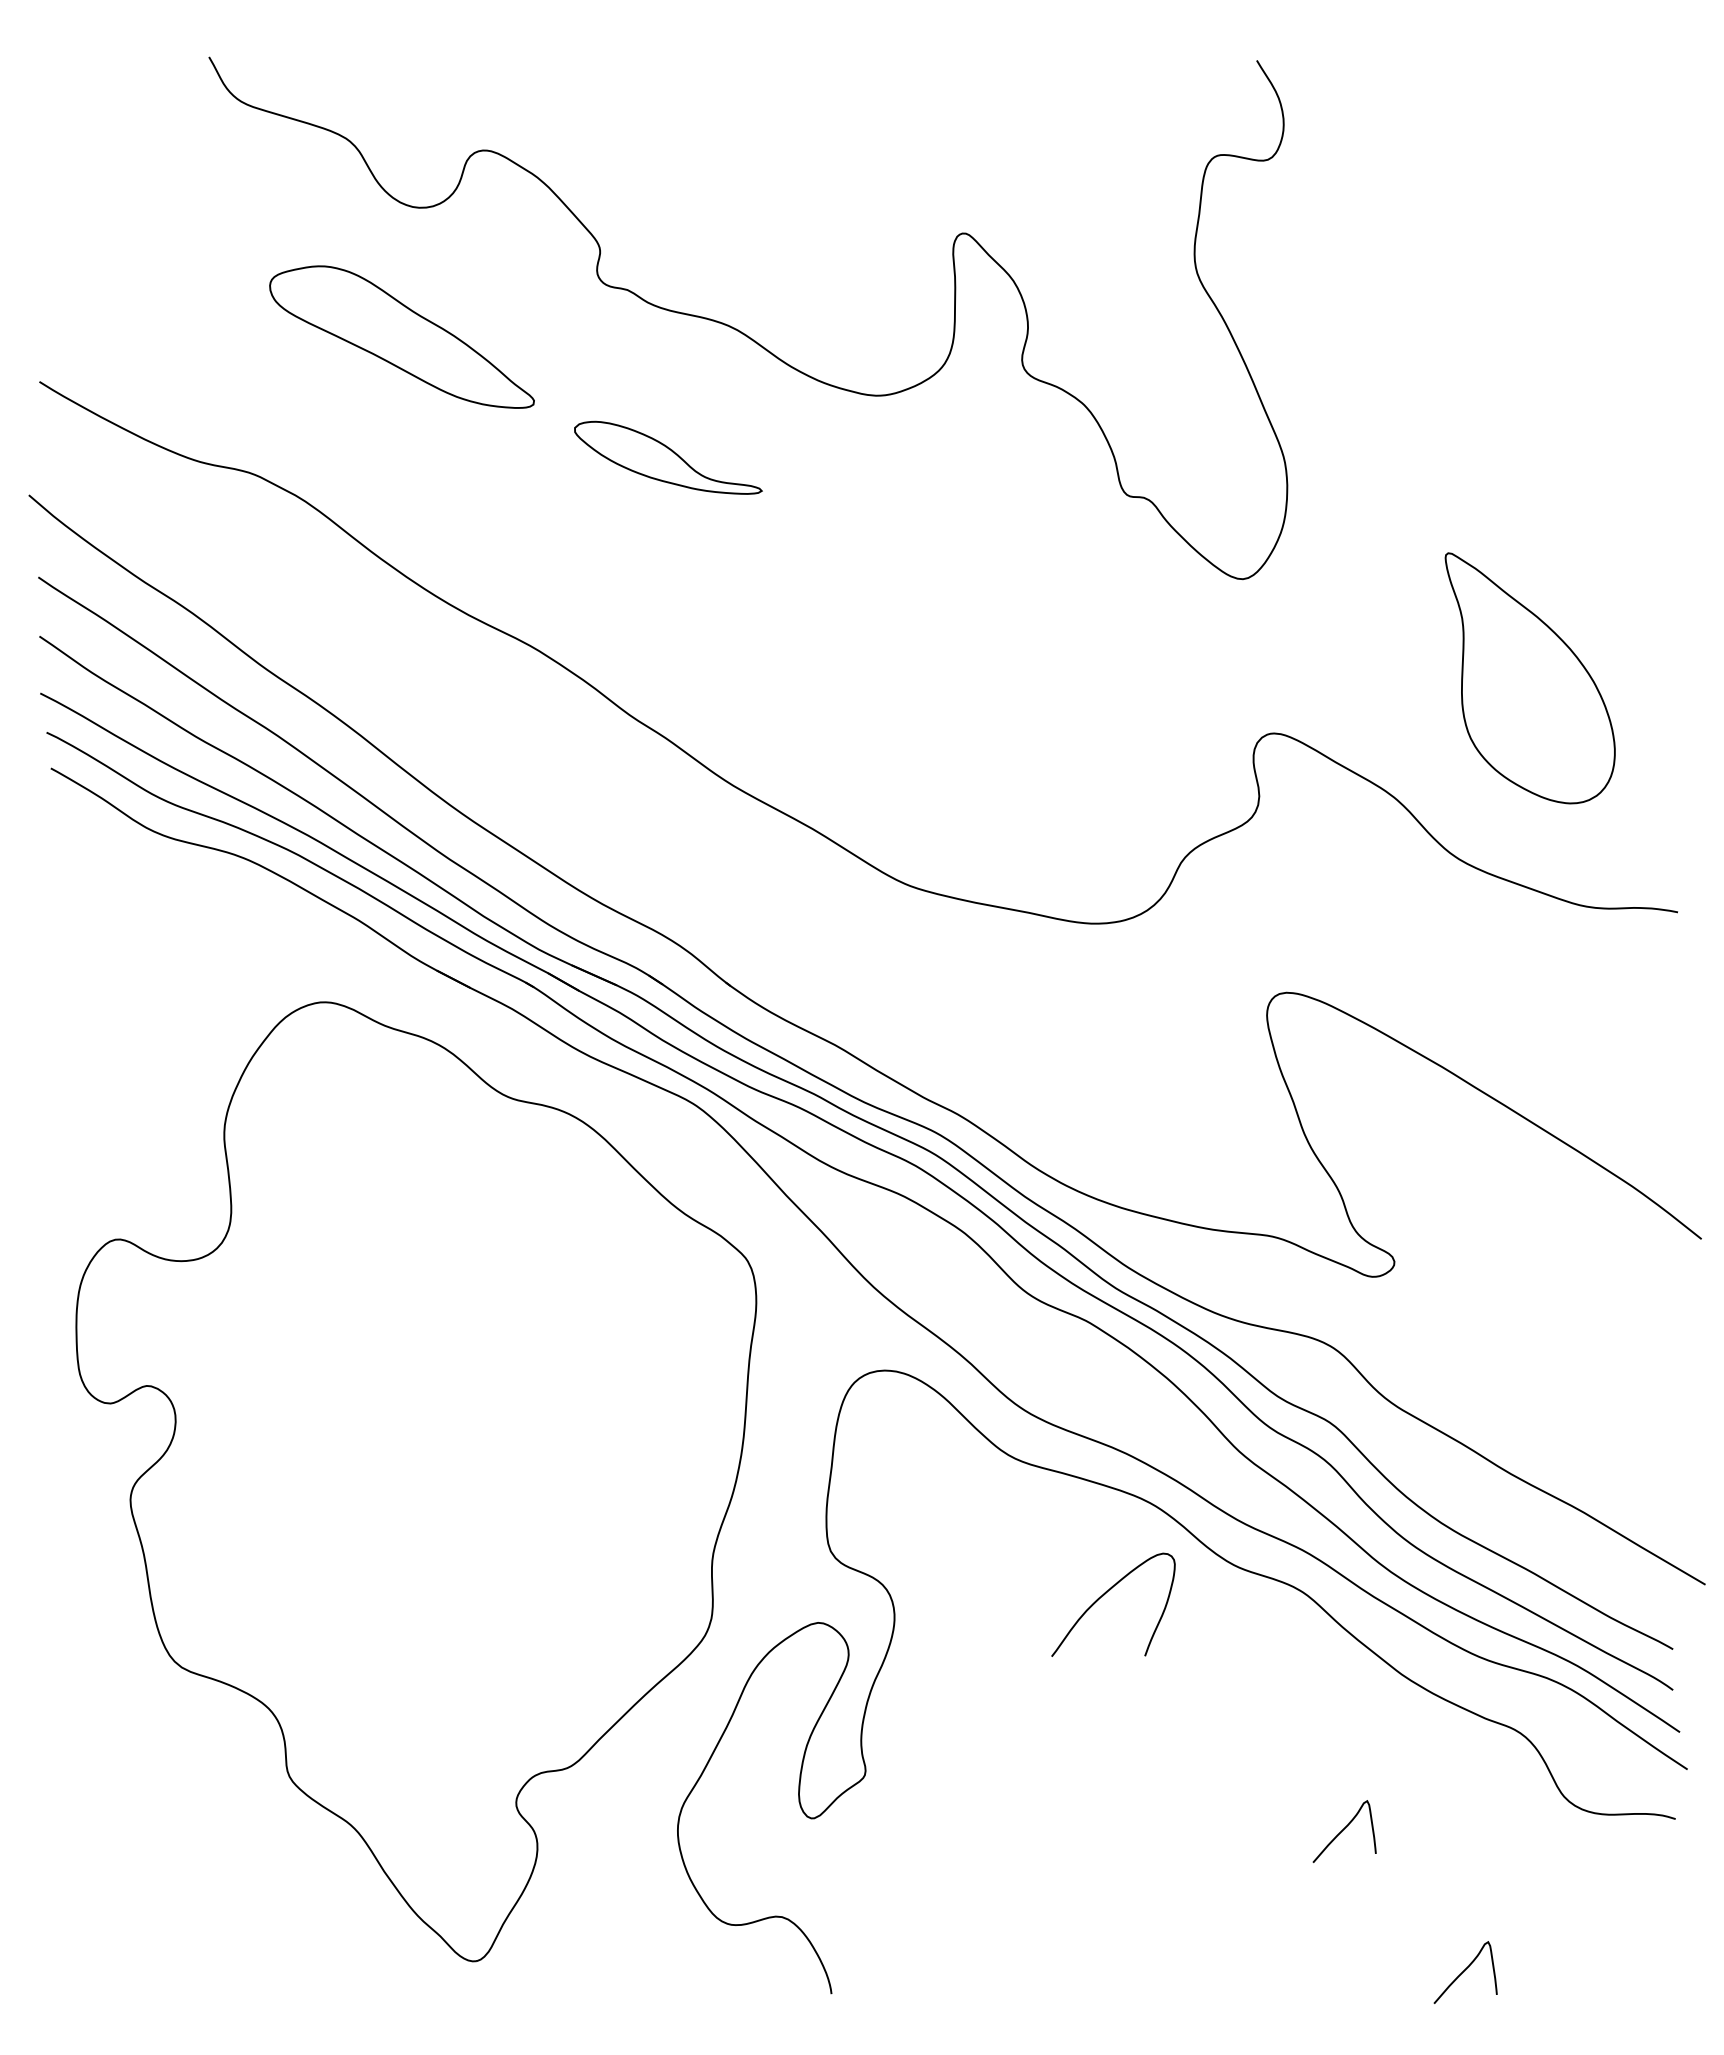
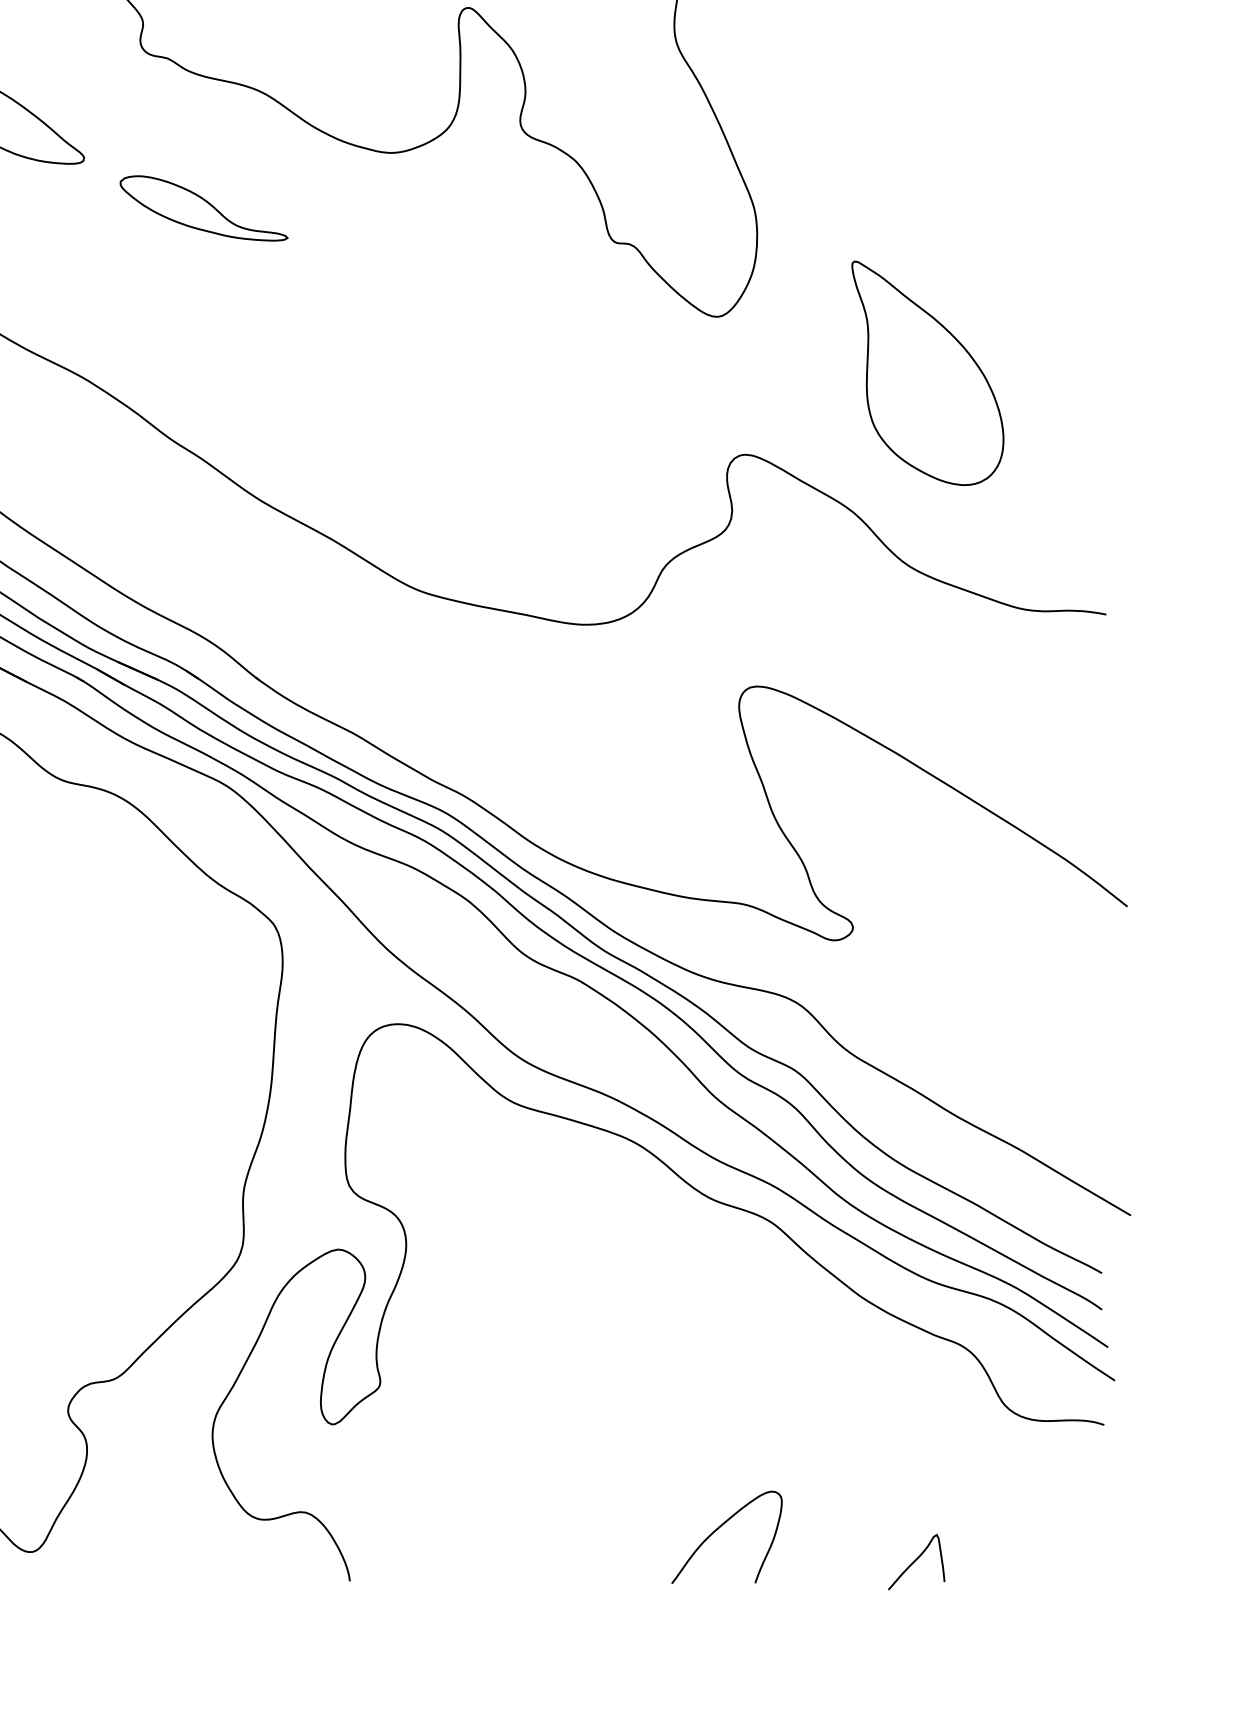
part: (1529, 678) -> (927, 373), moved
curve: (1104, 1595) -> (718, 1529), moved
curve: (1343, 1830) -> (807, 1435), removed

